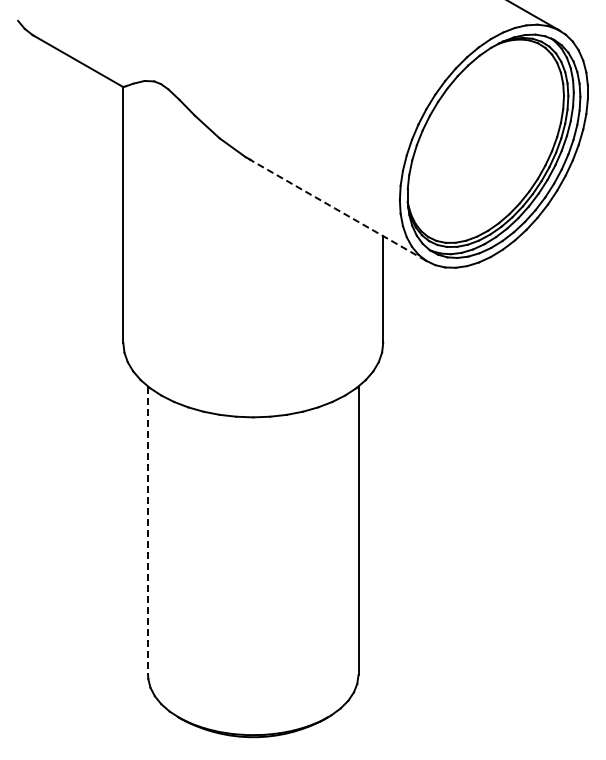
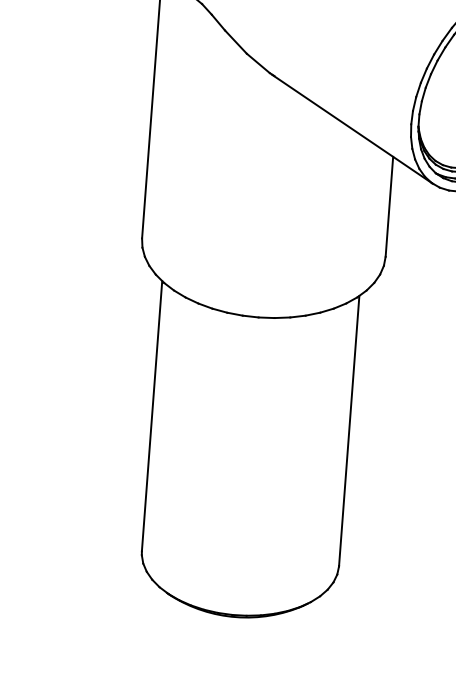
line: (337, 210) -> (352, 129), dashed -> solid
line: (148, 531) -> (152, 417), dashed -> solid

